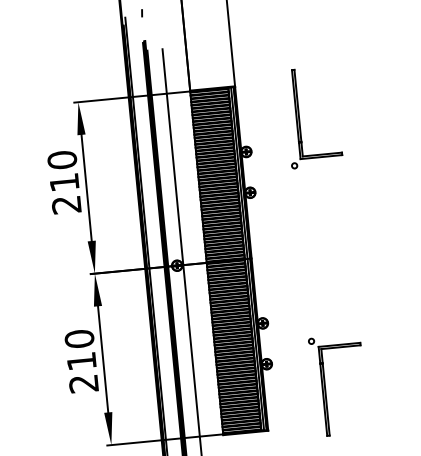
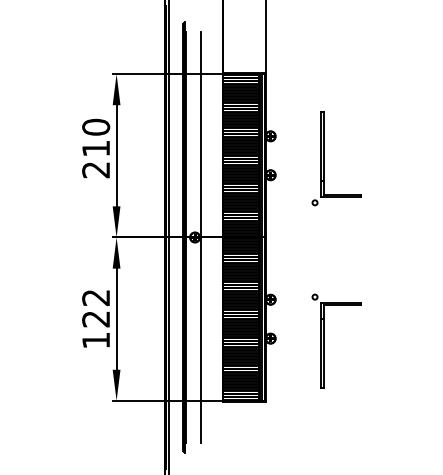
part: (300, 118) -> (324, 158), moved
text: (82, 360) -> (96, 318), 210 -> 122
part: (325, 385) -> (324, 340), moved

